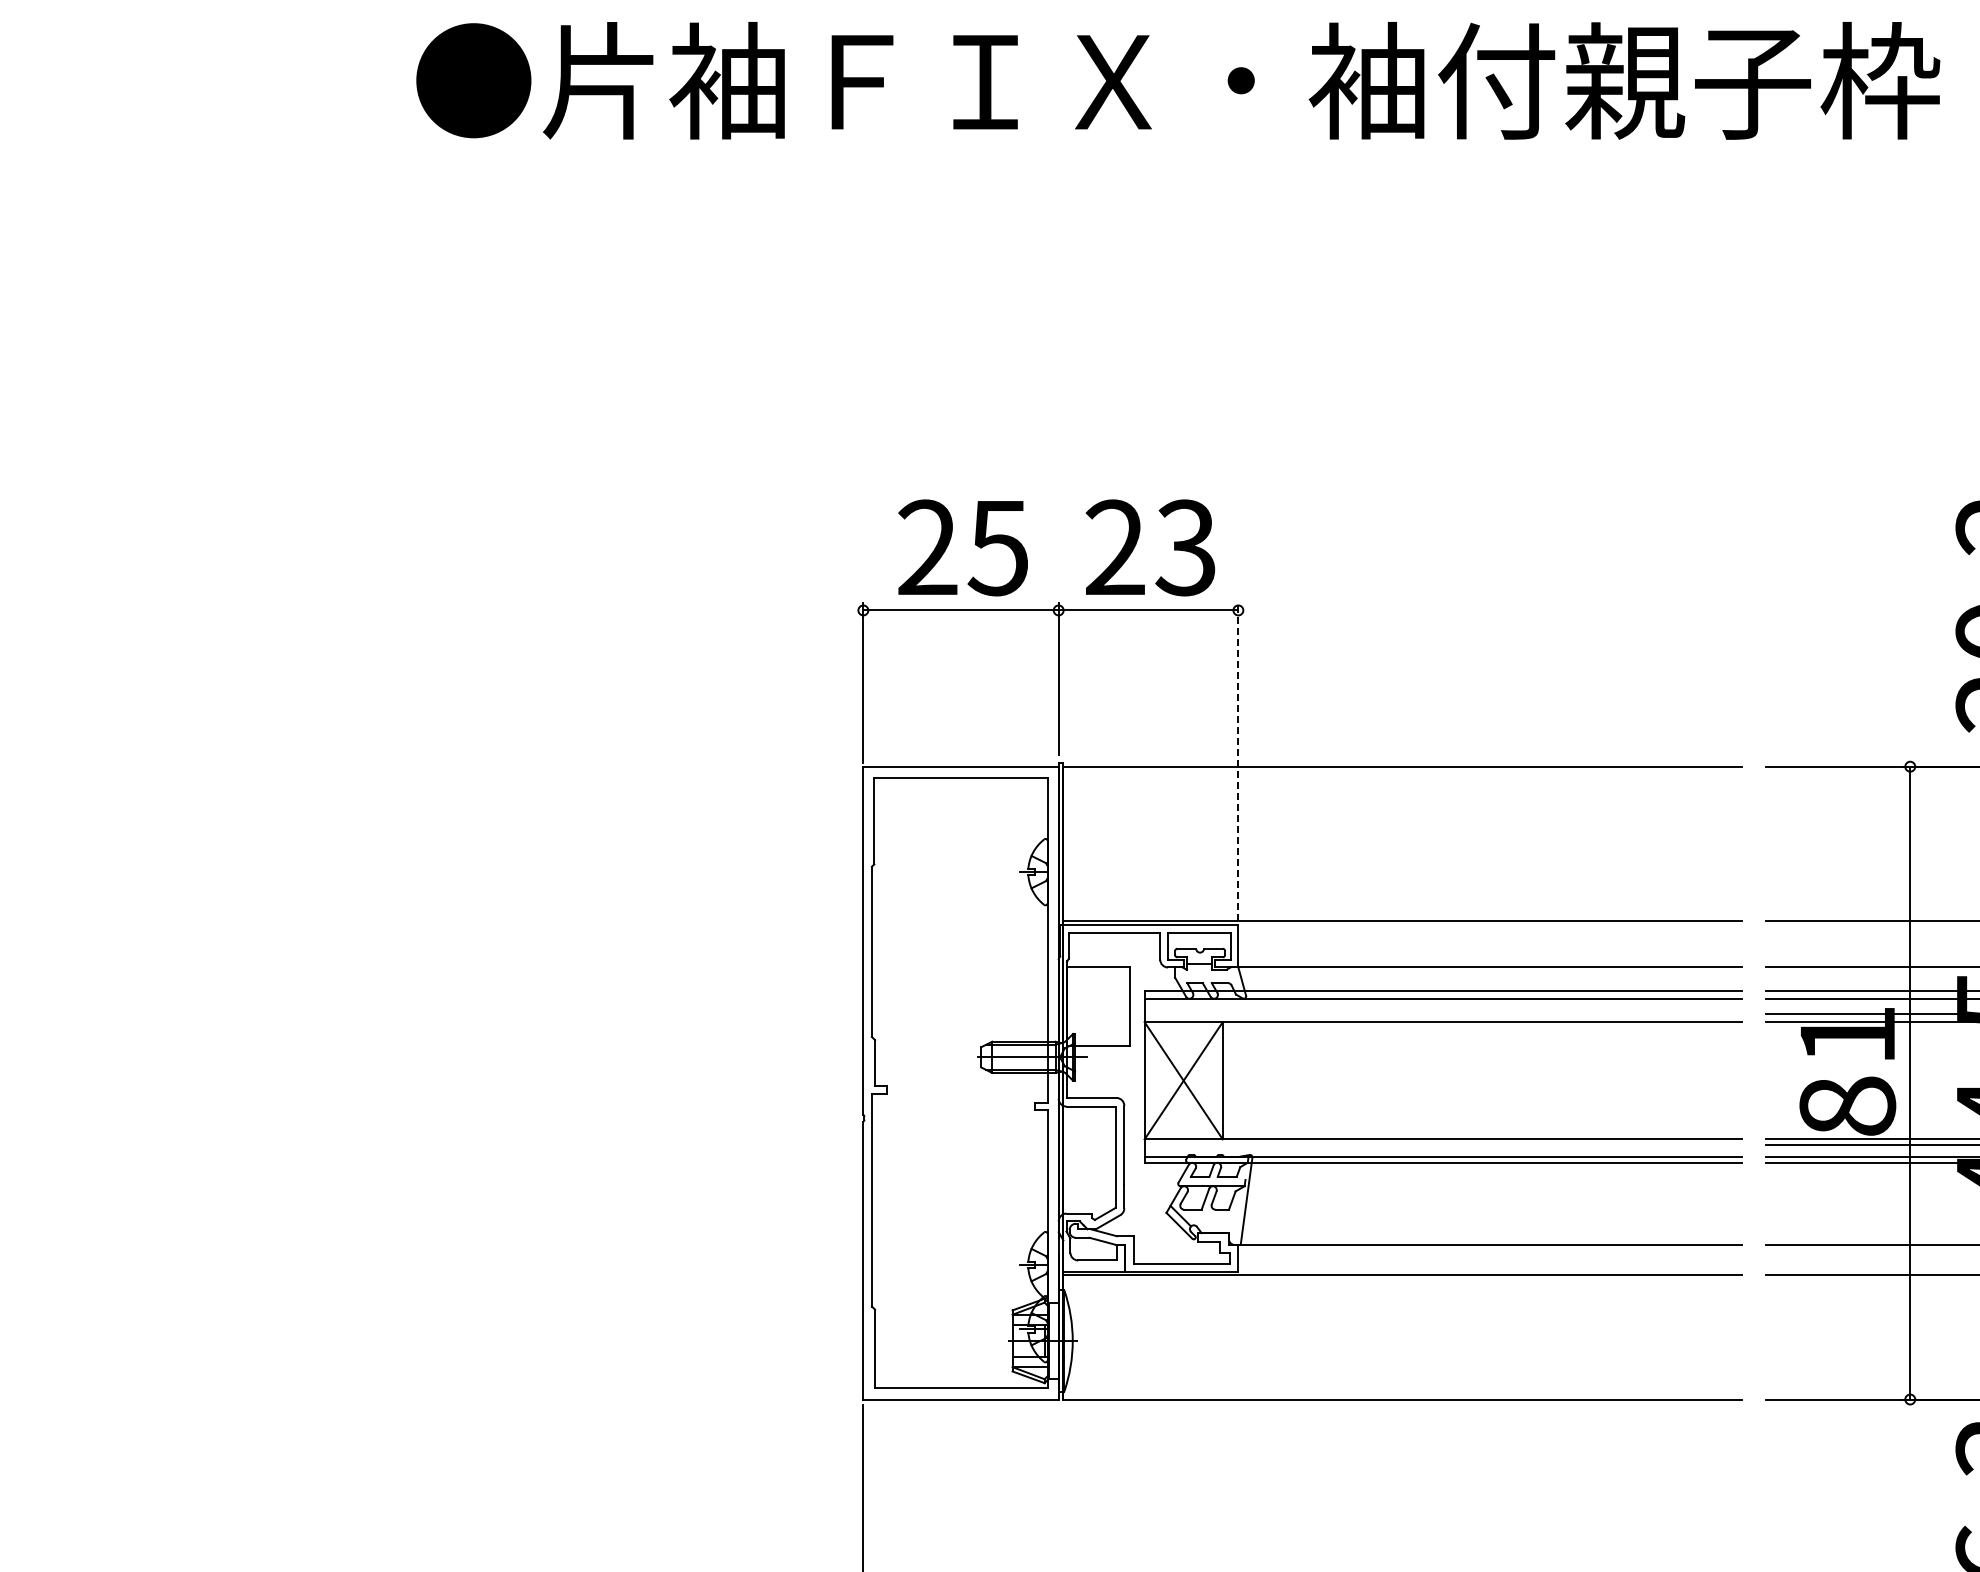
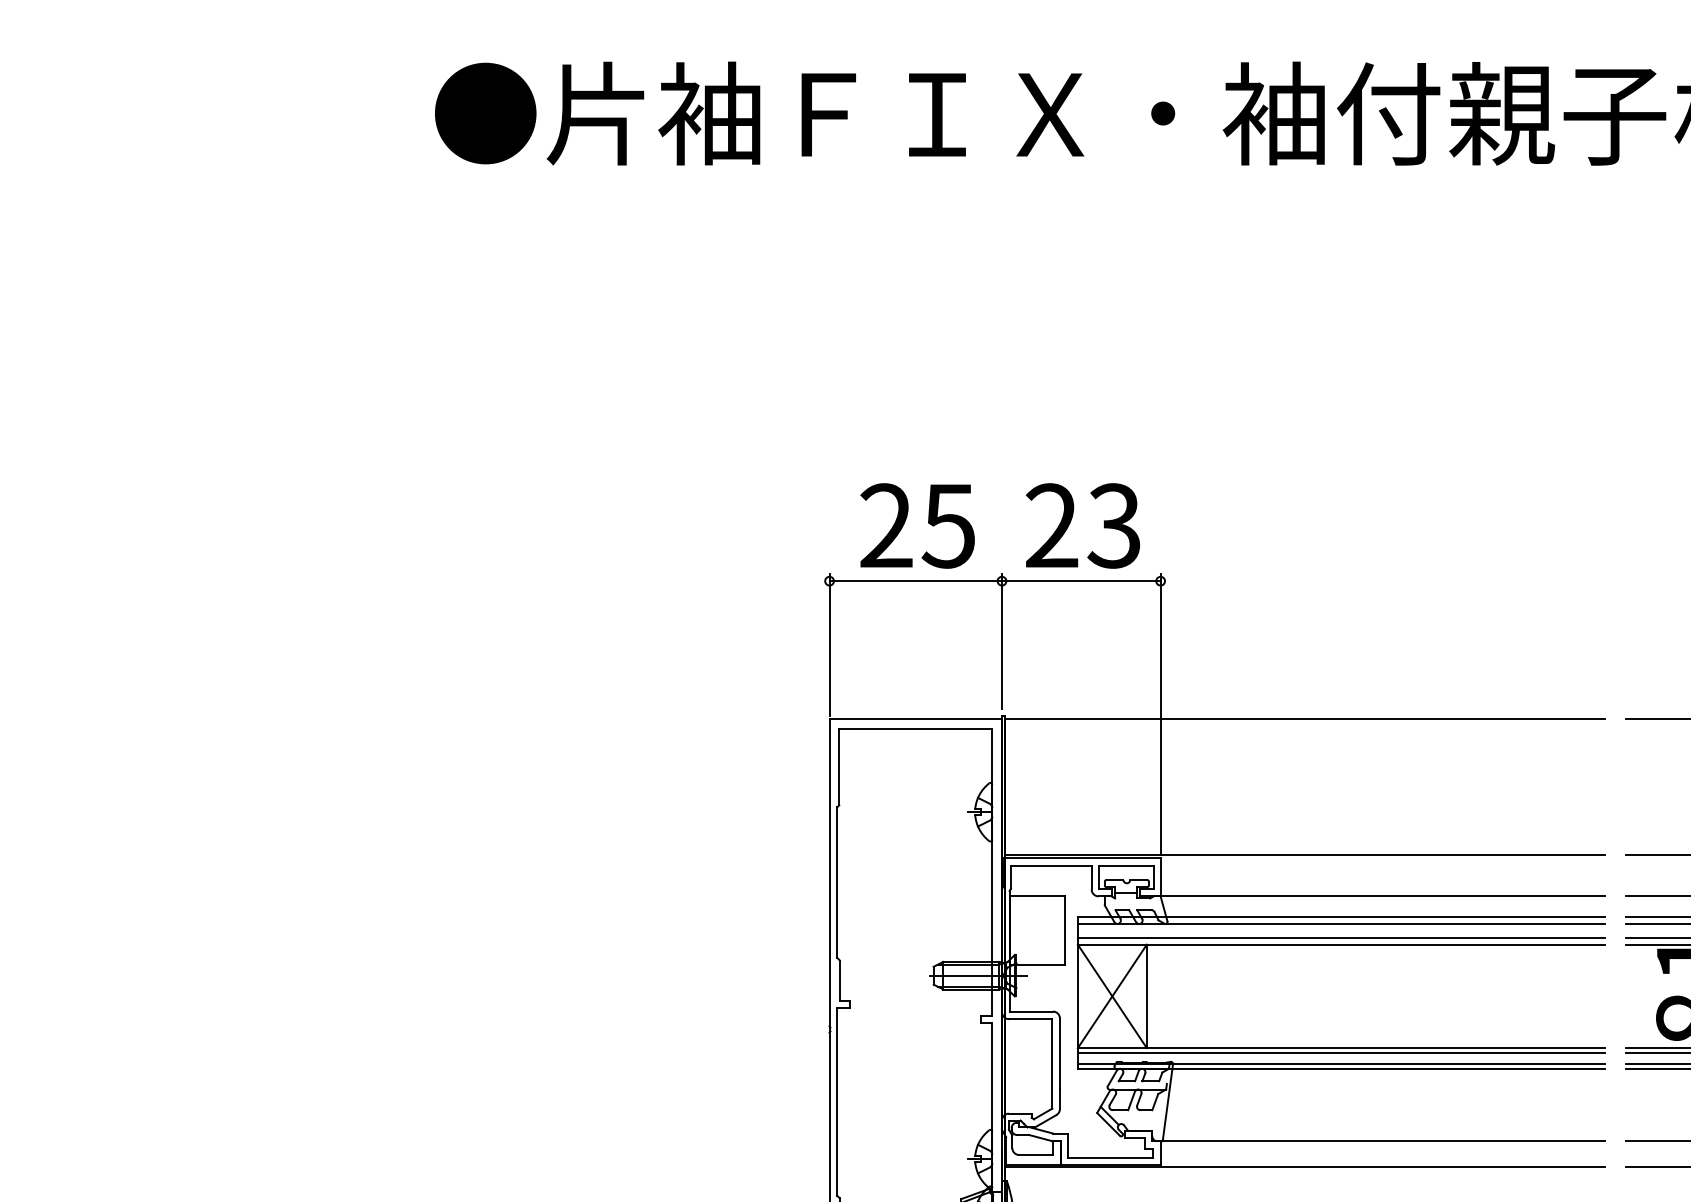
line: (1238, 761) -> (1160, 714), dashed -> solid
line: (1443, 1014) -> (1341, 937), added
line: (1443, 1144) -> (1341, 1052), added

